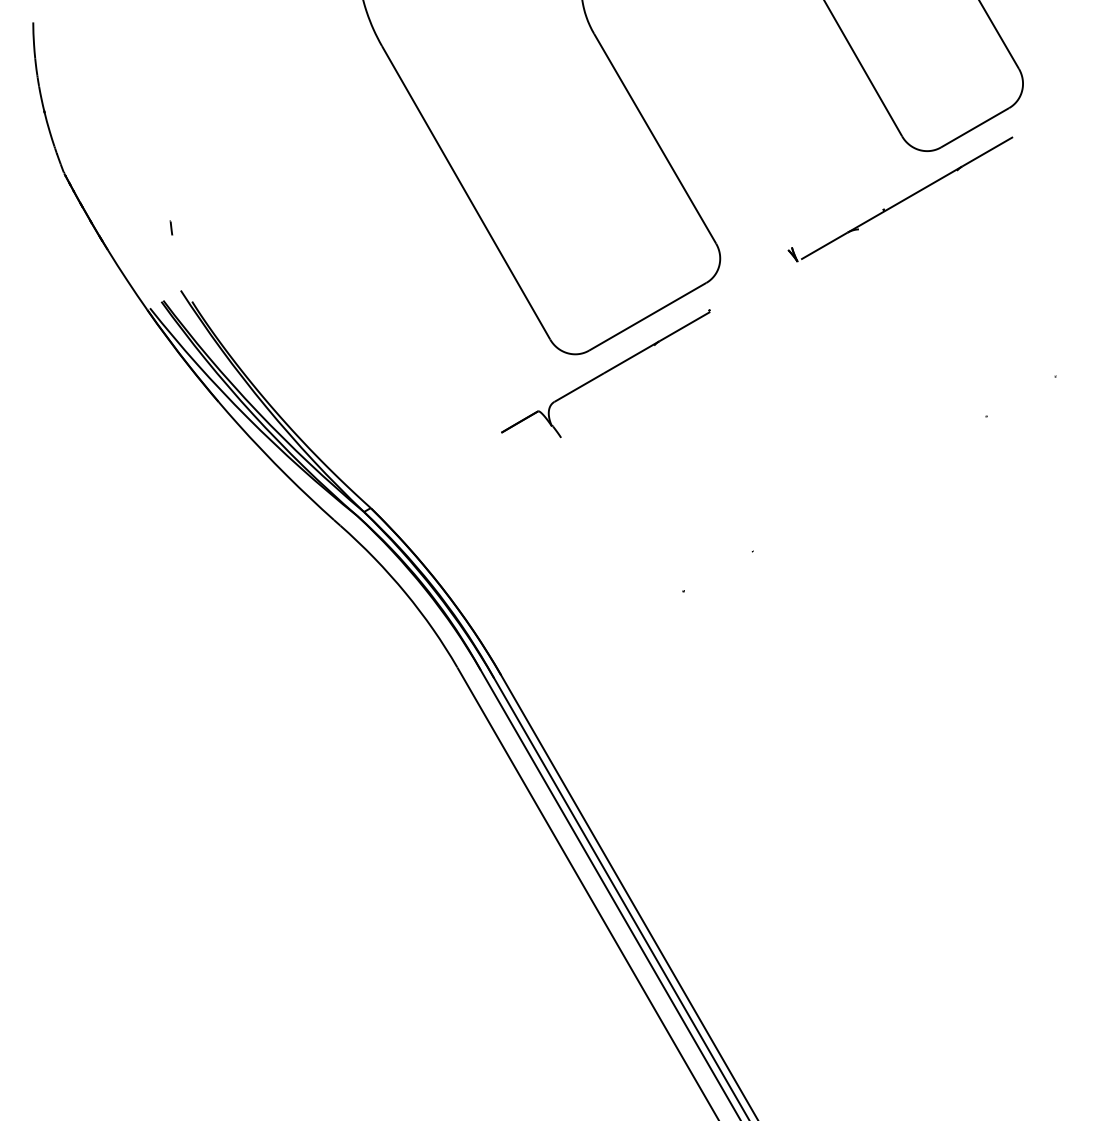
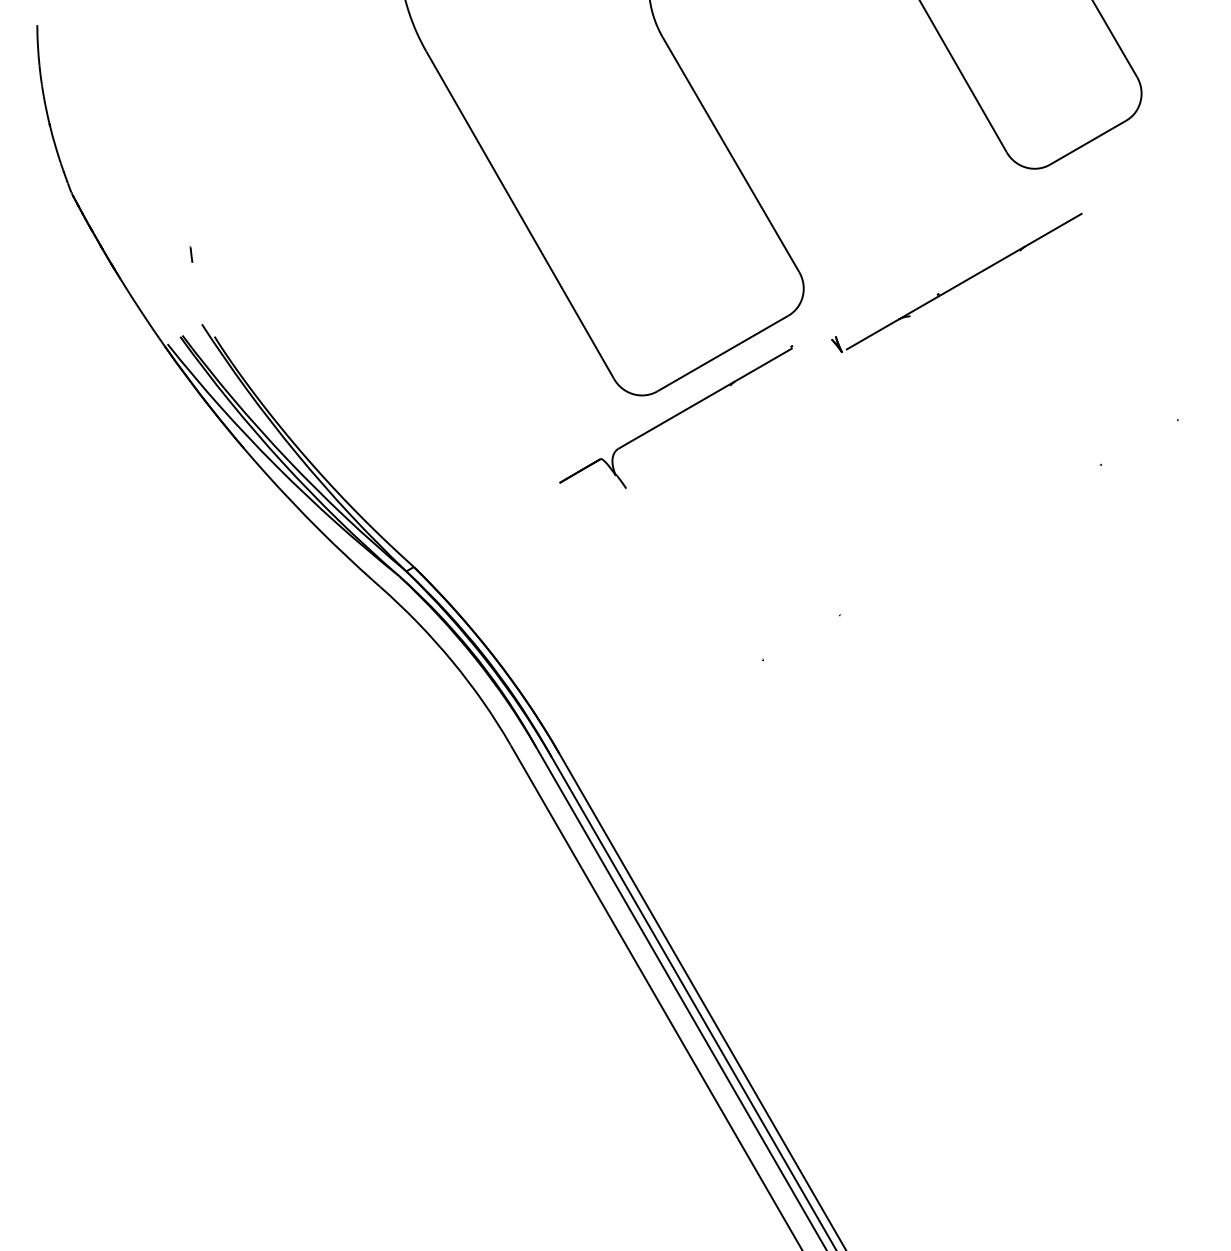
part: (900, 199) -> (956, 282), moved

